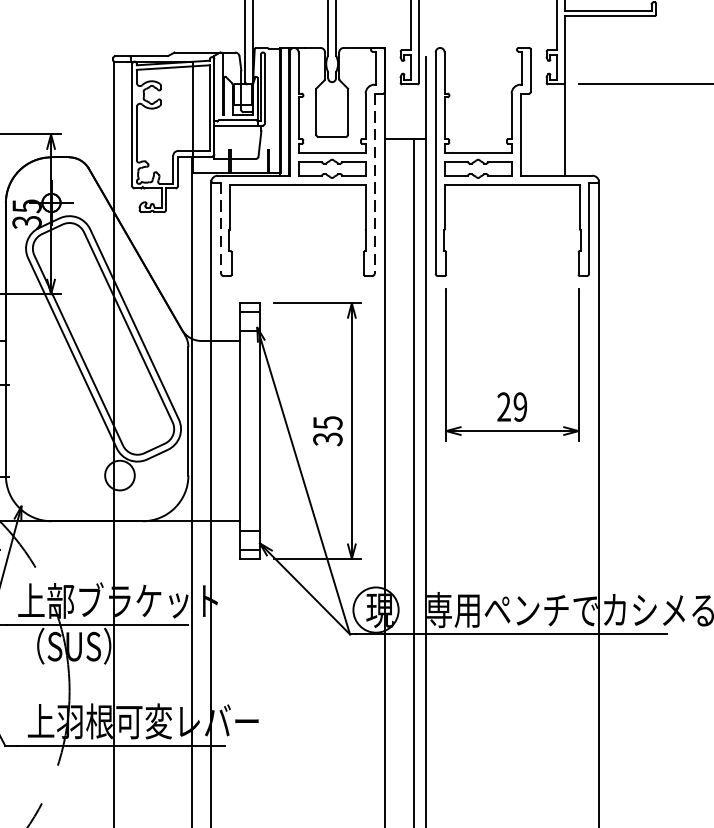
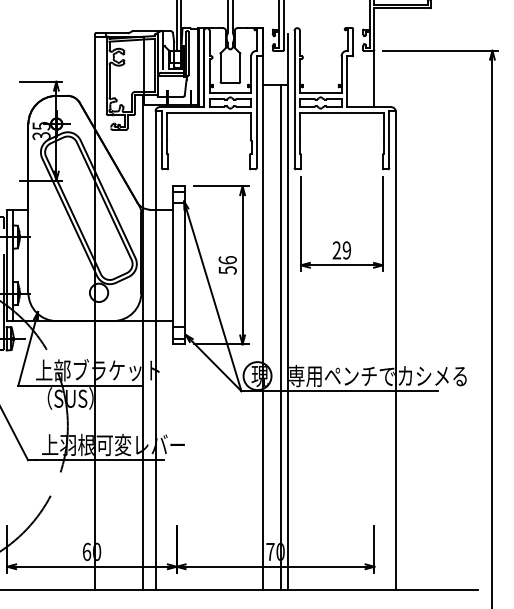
line: (374, 184) -> (256, 112), dashed -> solid
line: (220, 229) -> (161, 140), dashed -> solid
text: (327, 431) -> (227, 265), 35 -> 56

